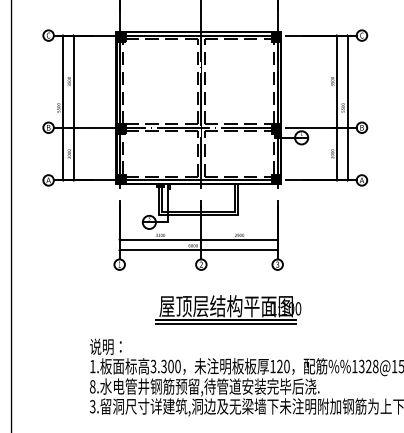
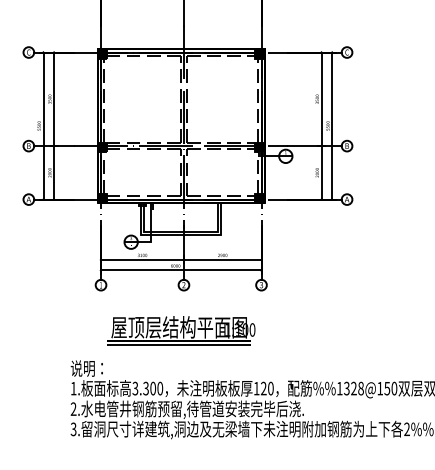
part: (228, 309) -> (181, 330), moved
text: (92, 387) -> (73, 409), 8. -> 2.

